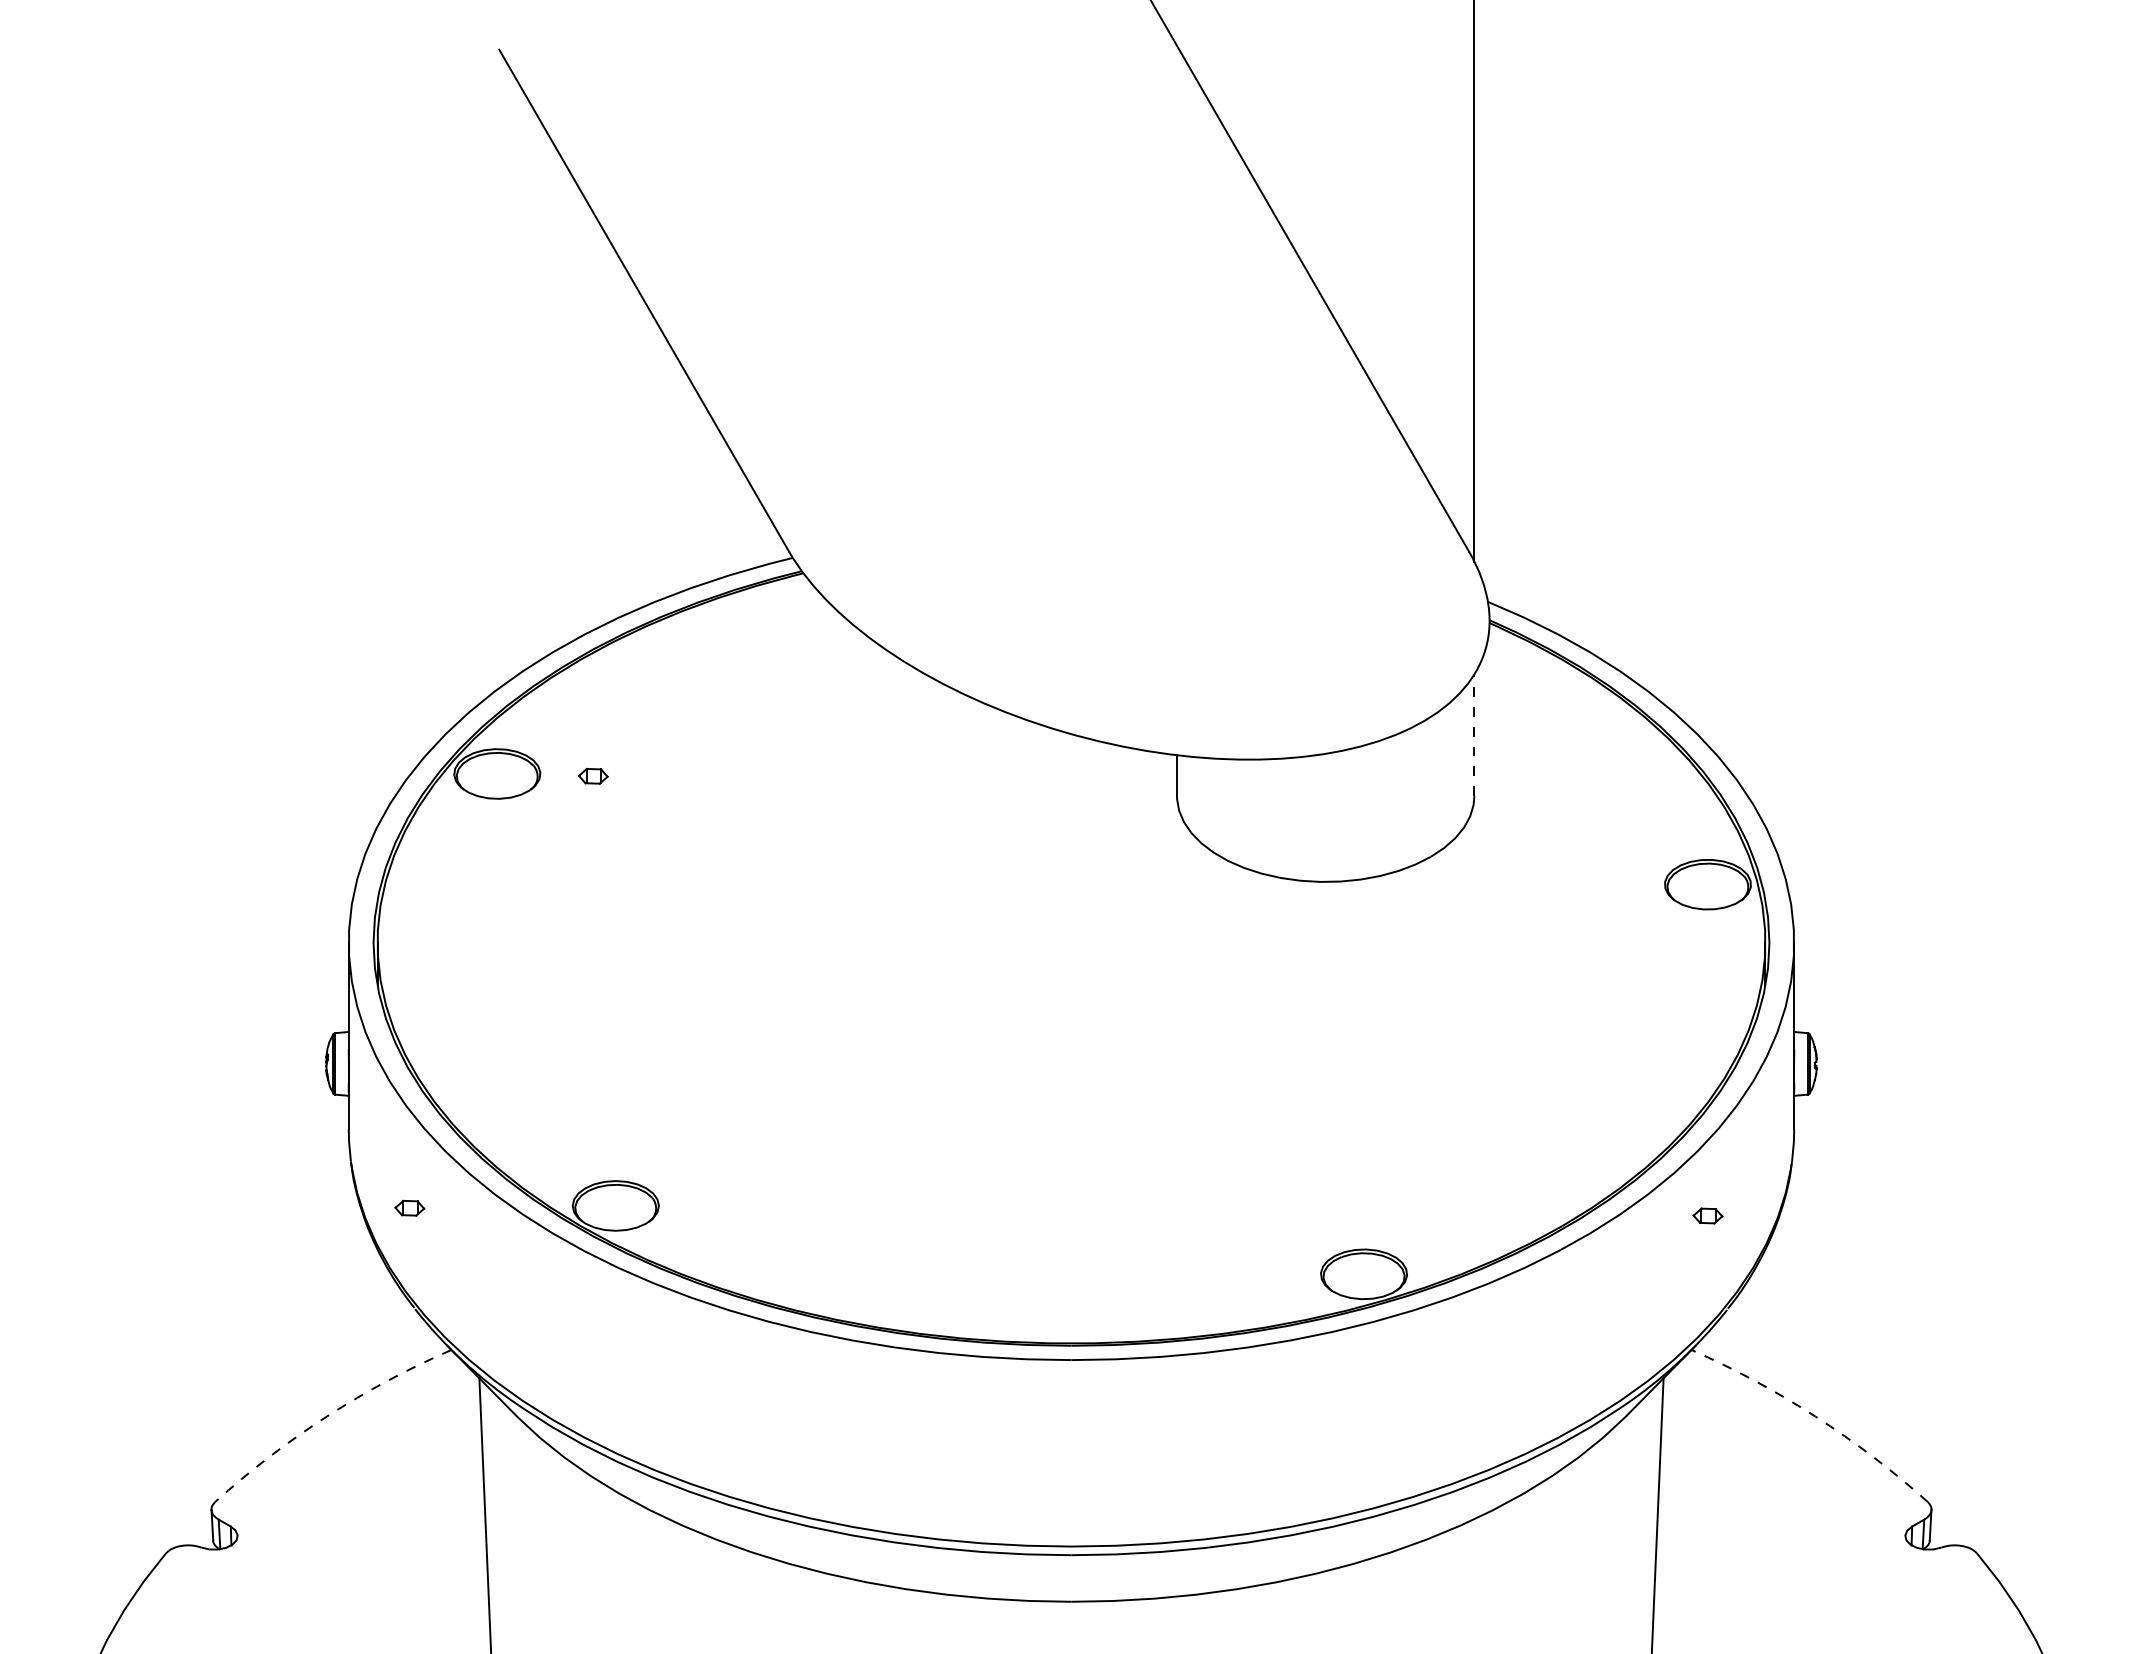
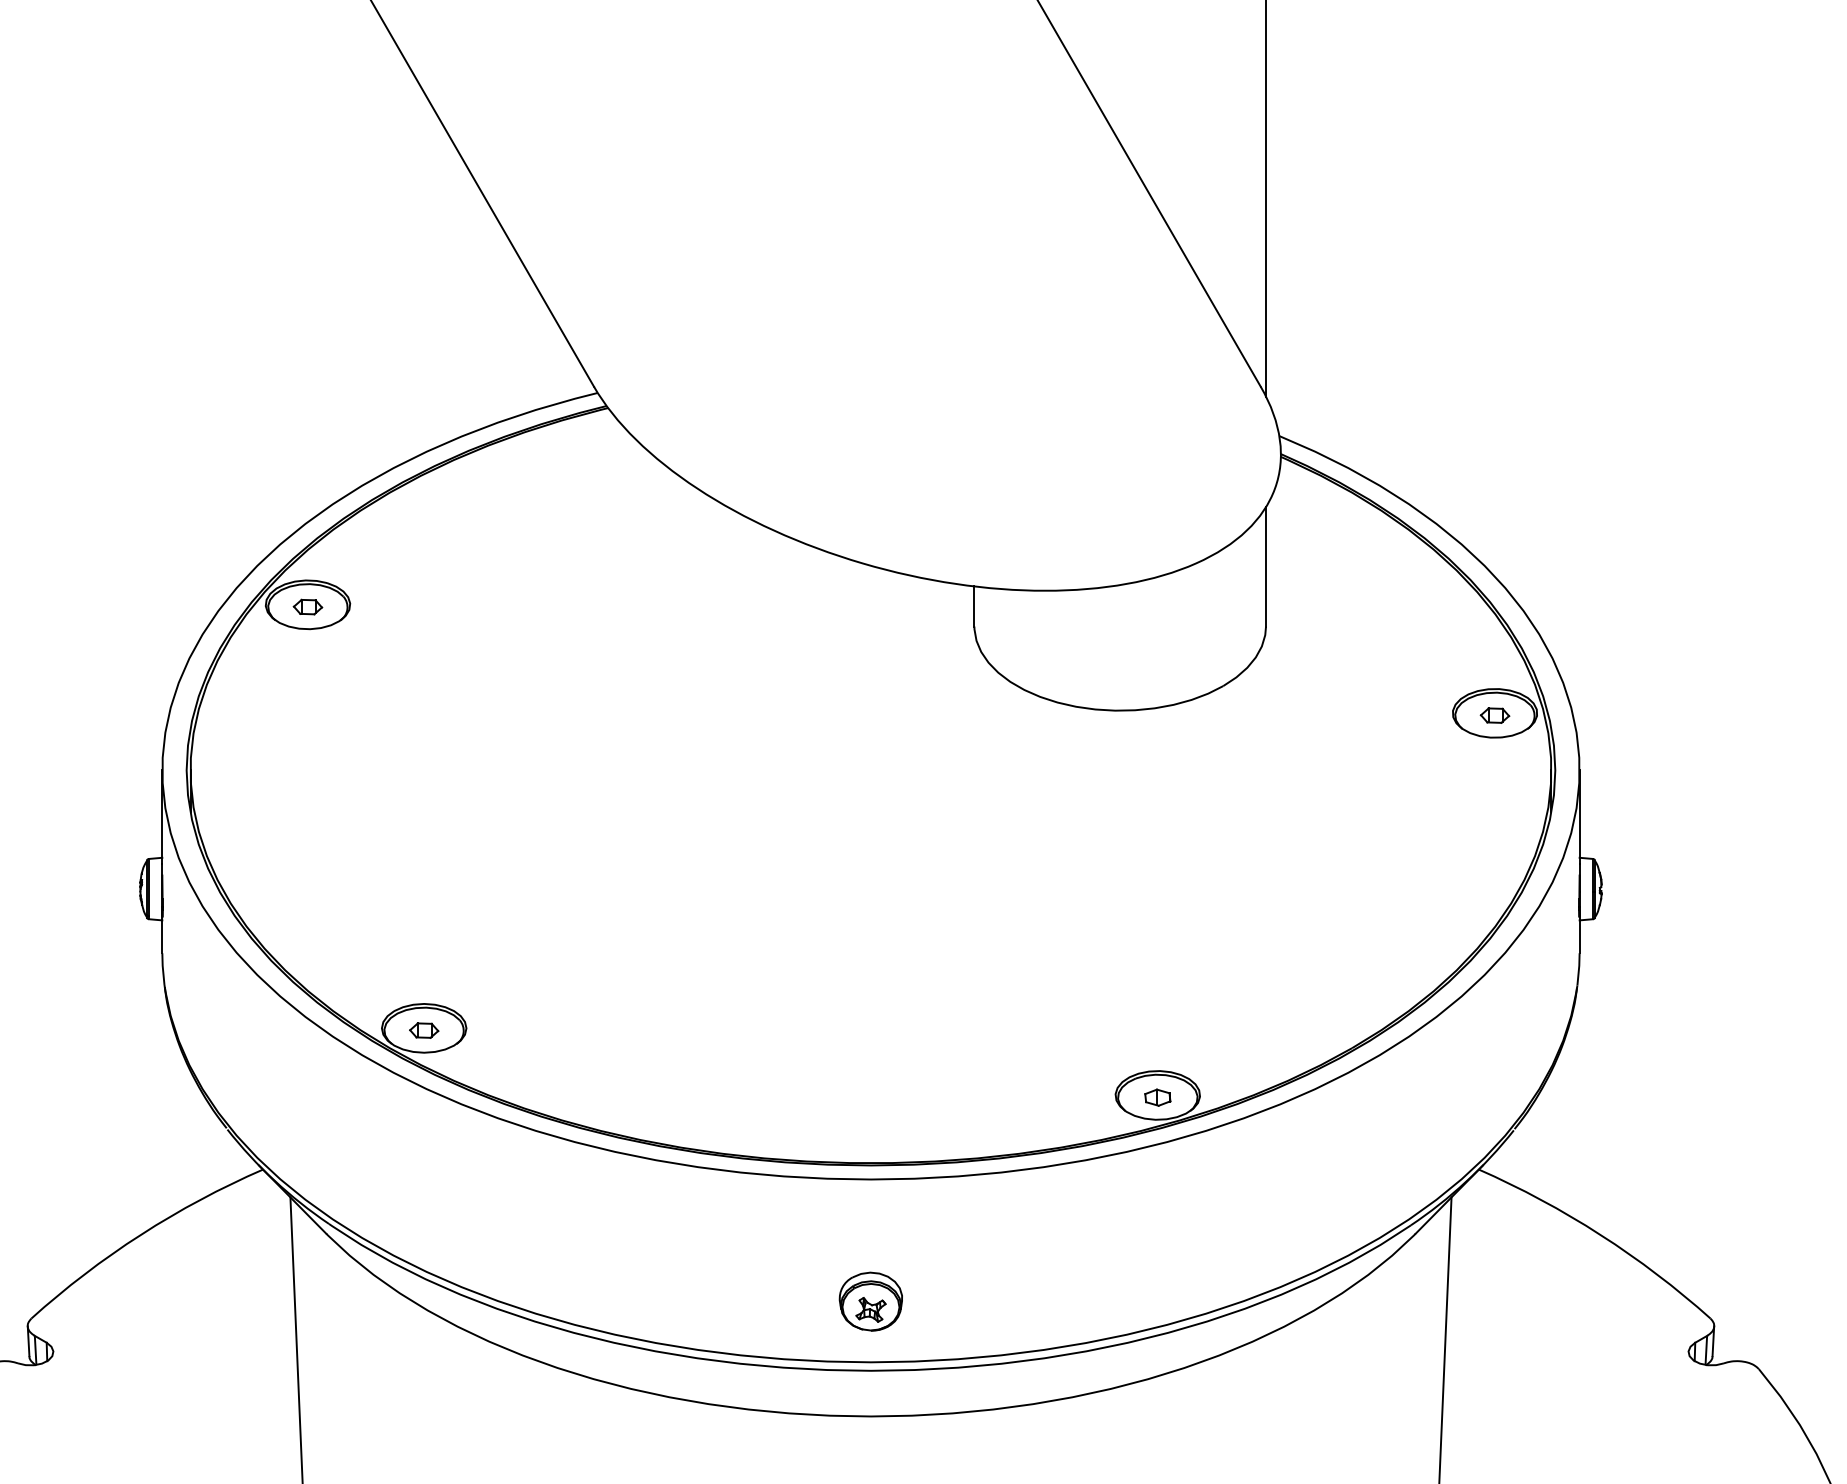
line: (1474, 735) -> (1266, 567), dashed -> solid
part: (592, 775) -> (307, 606), moved
part: (409, 1207) -> (423, 1029), moved
part: (1707, 1215) -> (1494, 715), moved
part: (1363, 1276) -> (1157, 1097), added
arc: (327, 1416) -> (141, 1234), dashed -> solid
arc: (1815, 1416) -> (1600, 1234), dashed -> solid
part: (1071, 1484) -> (870, 1301), added

